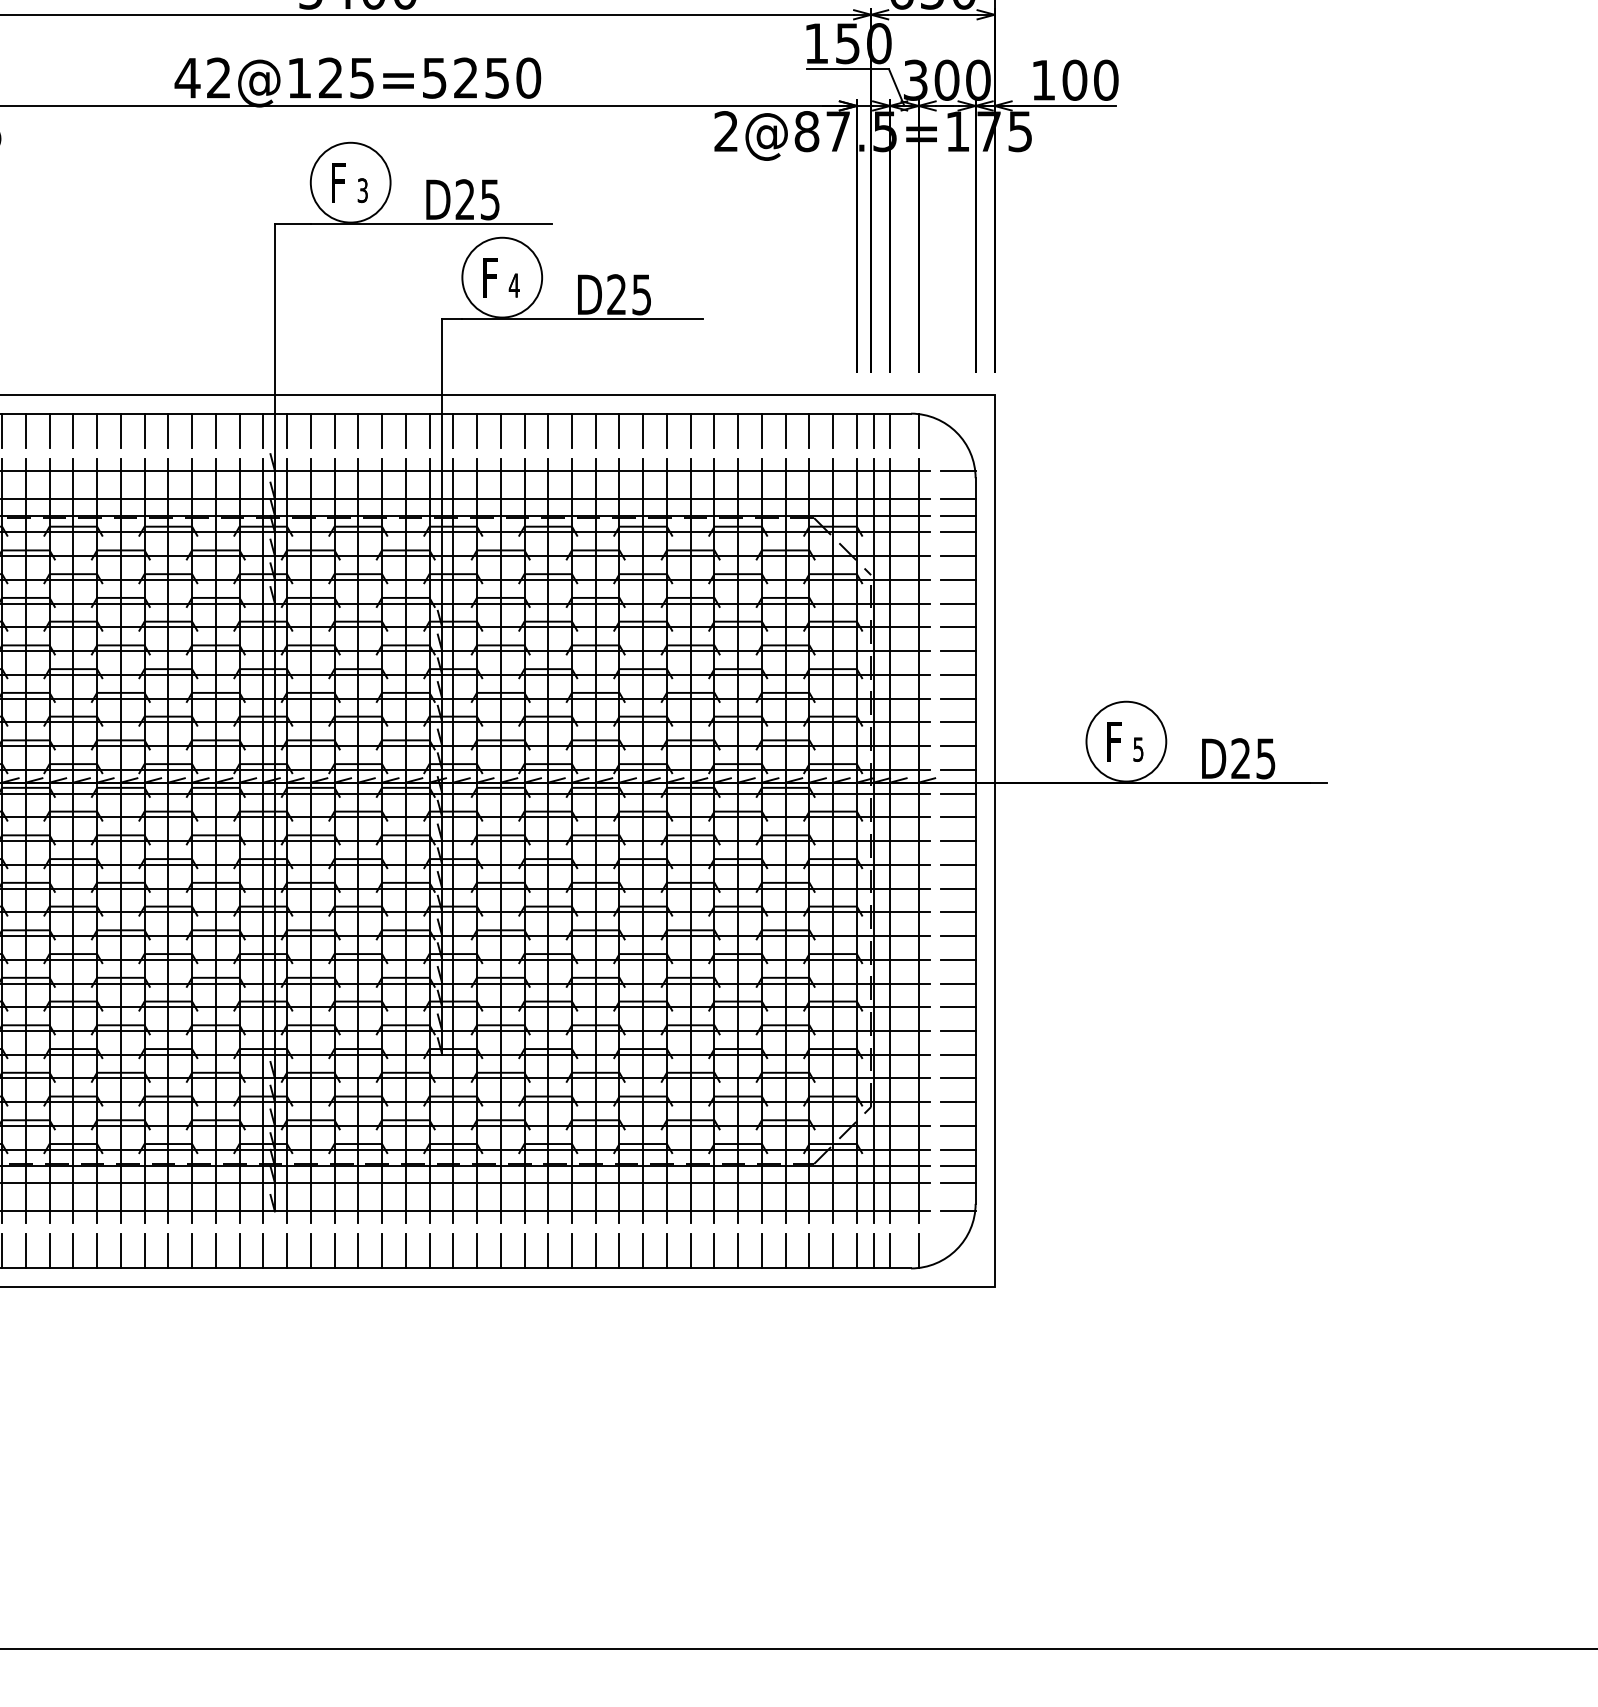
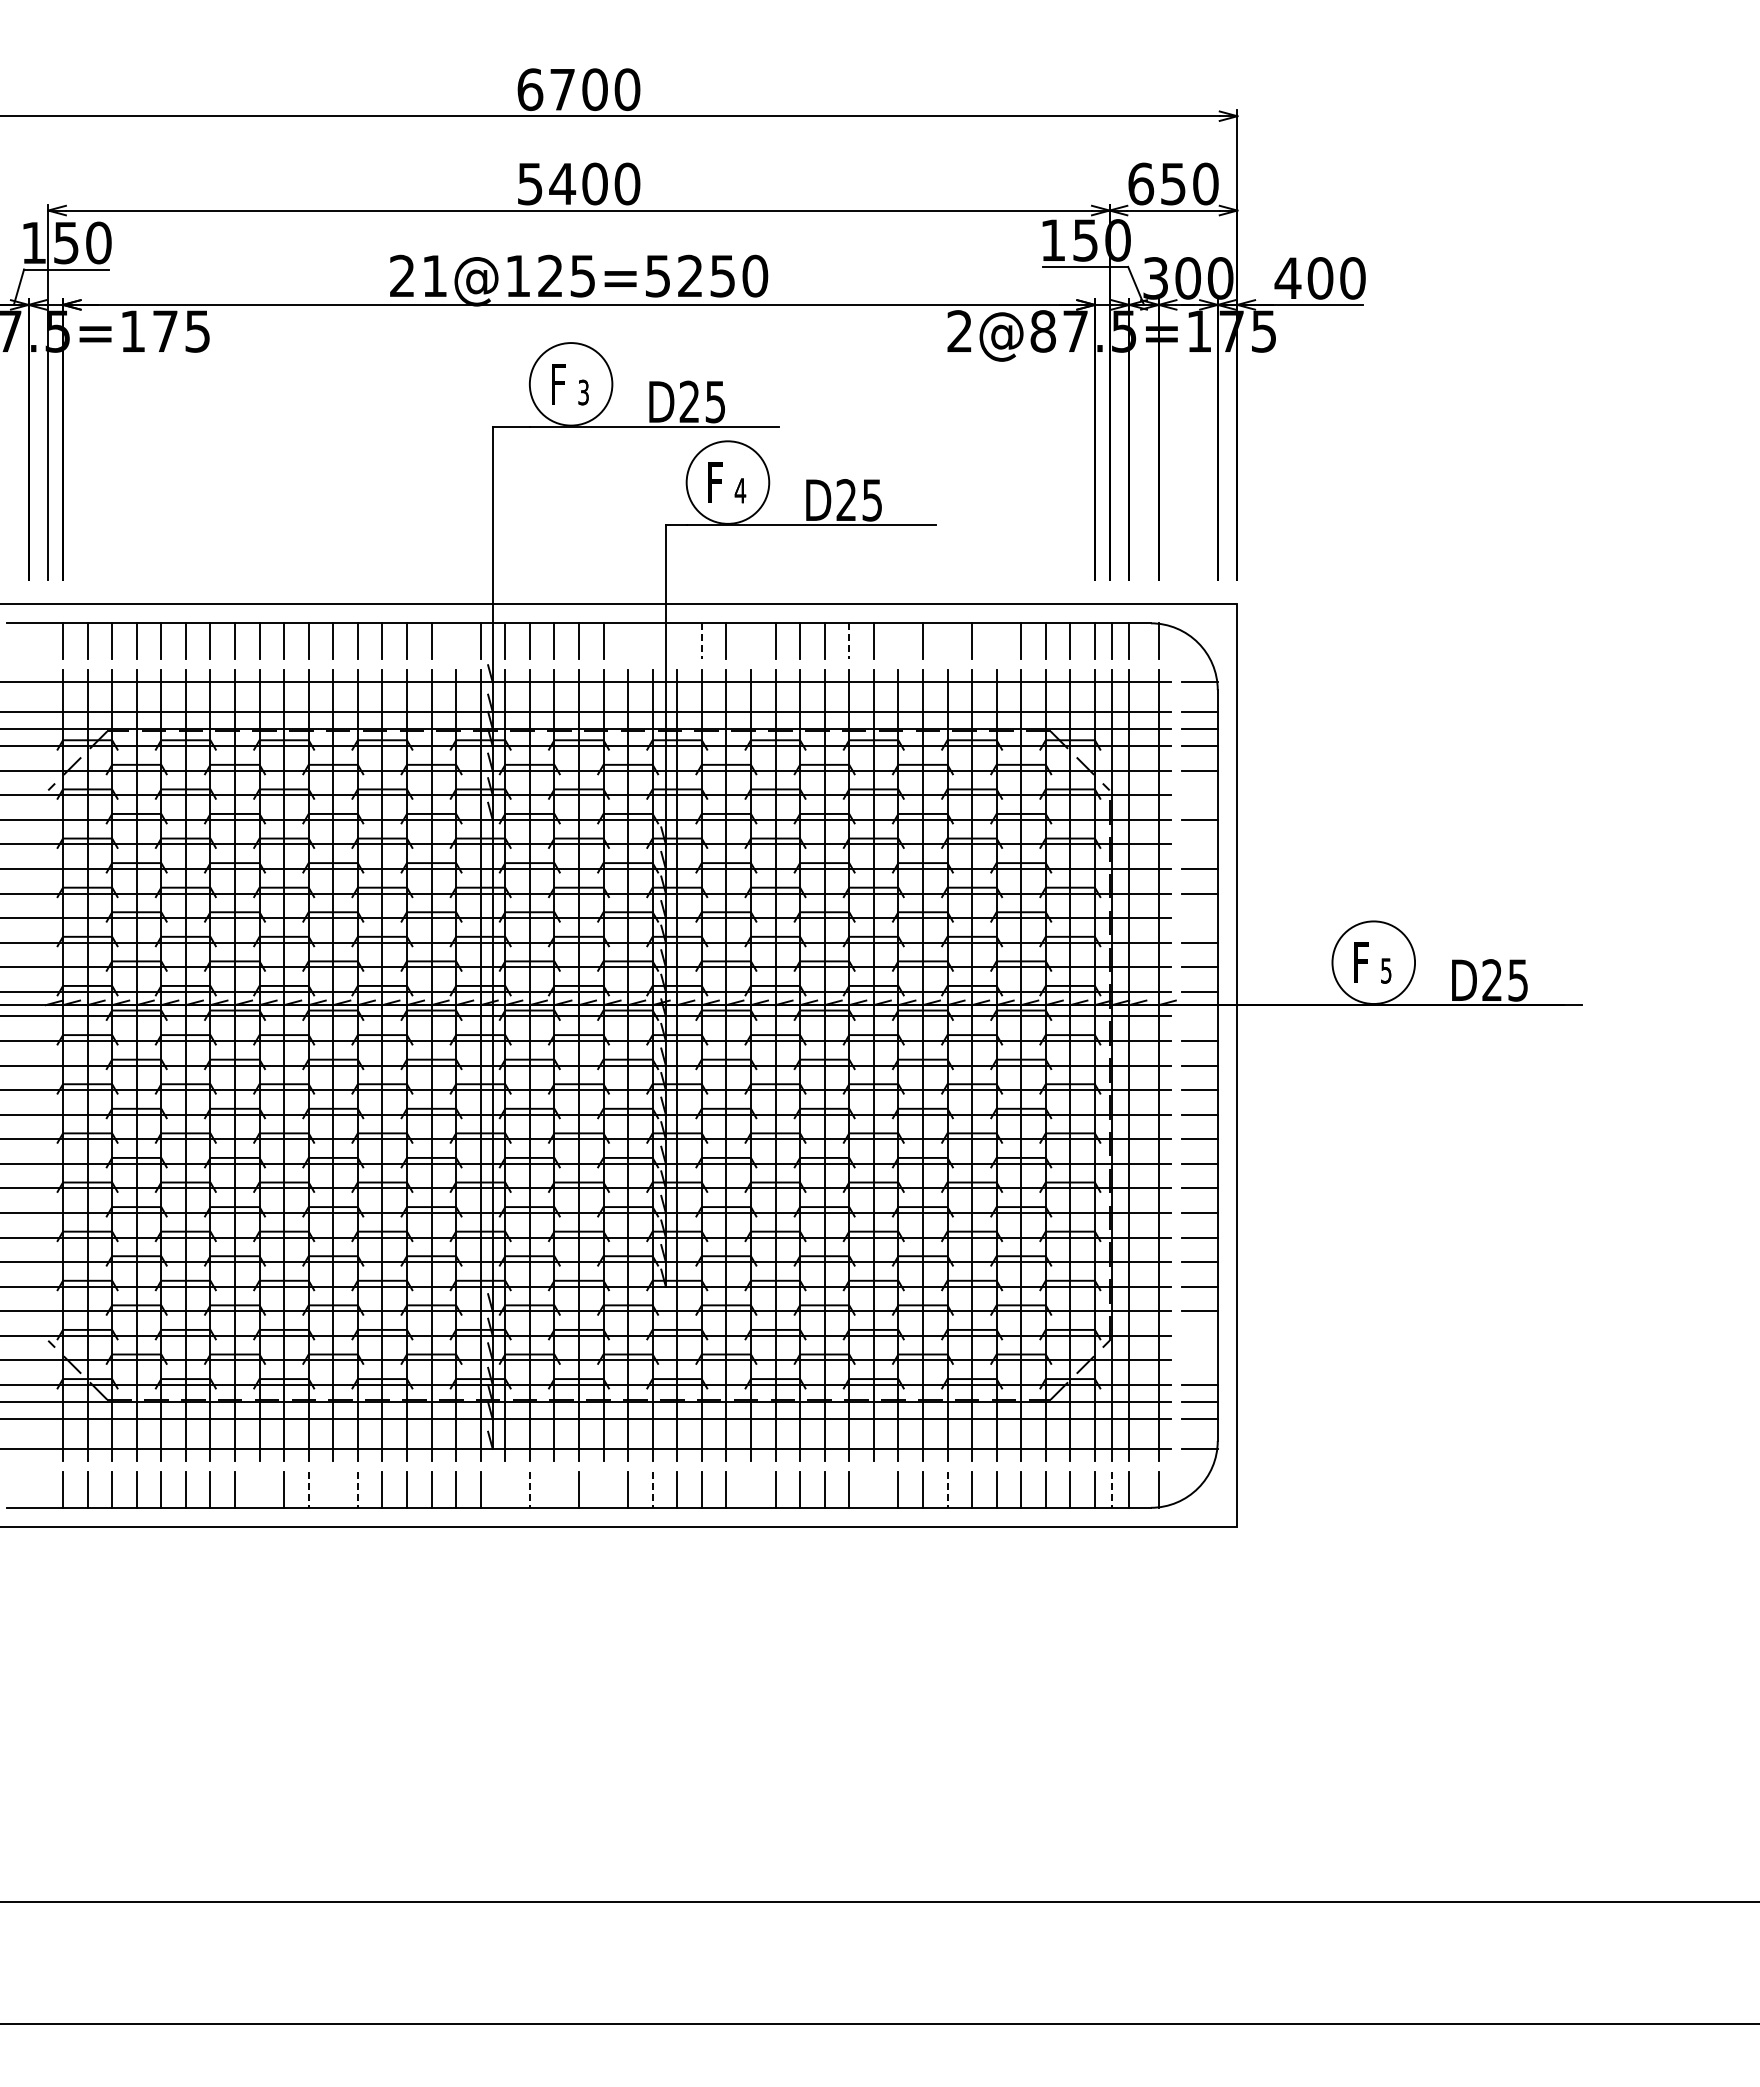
text: (202, 77) -> (417, 275), 42@125=5250 -> 21@125=5250
text: (1043, 79) -> (1287, 277), 100 -> 400
line: (239, 430) -> (456, 640), removed
line: (406, 430) -> (628, 640), removed
line: (429, 430) -> (652, 640), removed
line: (453, 430) -> (677, 640), removed
line: (524, 430) -> (750, 640), removed
line: (667, 430) -> (898, 640), removed
line: (714, 430) -> (947, 640), removed
line: (761, 430) -> (996, 640), removed
line: (476, 431) -> (701, 641), solid -> dashed
line: (619, 431) -> (849, 641), solid -> dashed
line: (957, 580) -> (1199, 795), removed
line: (957, 627) -> (1199, 844), removed
line: (957, 698) -> (1199, 918), removed
line: (957, 793) -> (1199, 1016), removed
line: (957, 1101) -> (1199, 1335), removed
line: (957, 1126) -> (1199, 1360), removed
line: (49, 1250) -> (259, 1489), removed
line: (121, 1250) -> (333, 1489), removed
line: (287, 1250) -> (505, 1489), removed
line: (334, 1250) -> (554, 1489), removed
line: (381, 1250) -> (603, 1489), removed
line: (524, 1250) -> (750, 1489), removed
line: (642, 1250) -> (873, 1489), removed
line: (96, 1251) -> (308, 1490), solid -> dashed
line: (144, 1251) -> (357, 1490), solid -> dashed
line: (310, 1251) -> (529, 1490), solid -> dashed
line: (429, 1251) -> (652, 1490), solid -> dashed
line: (714, 1251) -> (947, 1490), solid -> dashed
line: (873, 1251) -> (1112, 1490), solid -> dashed

